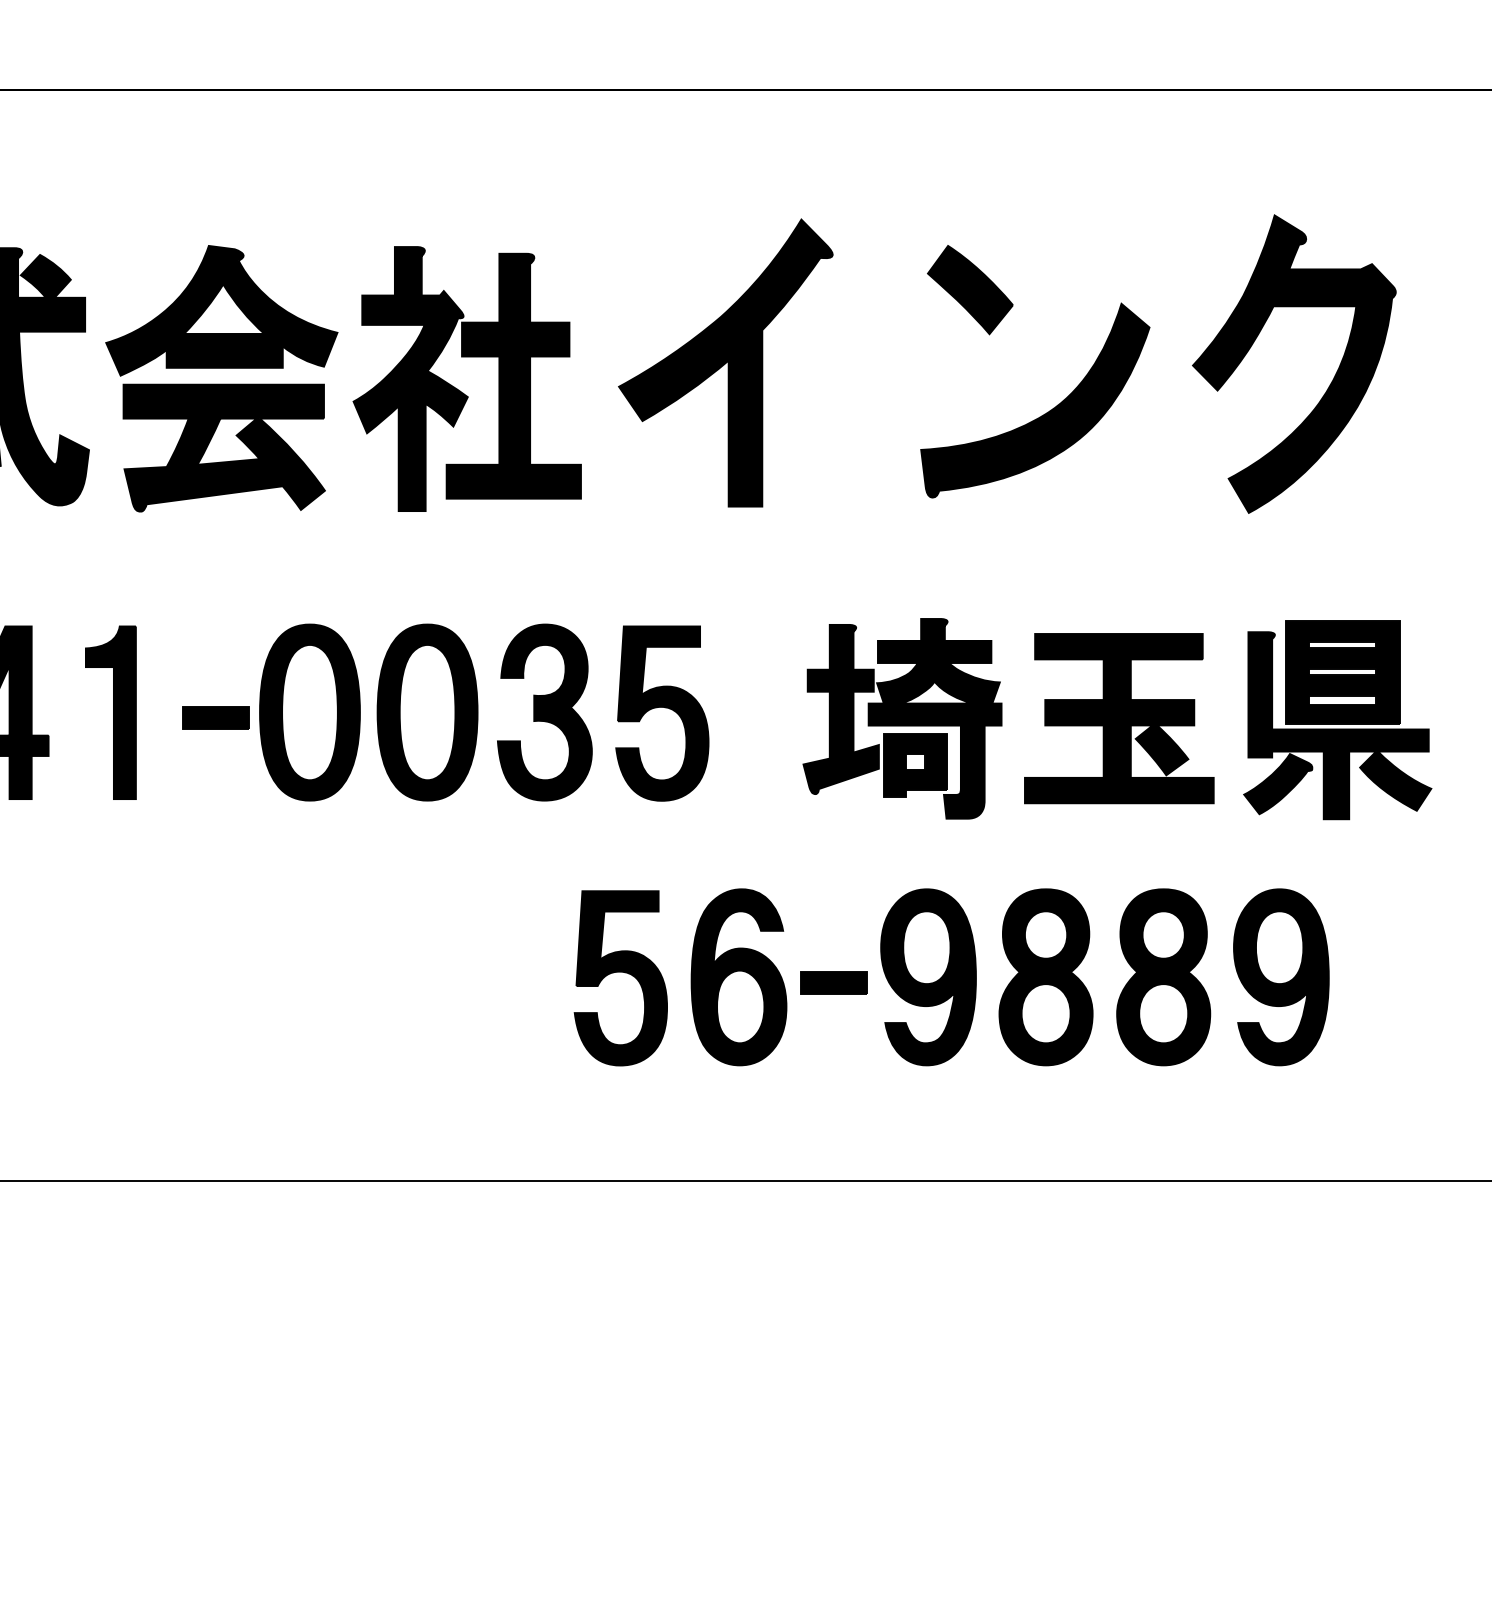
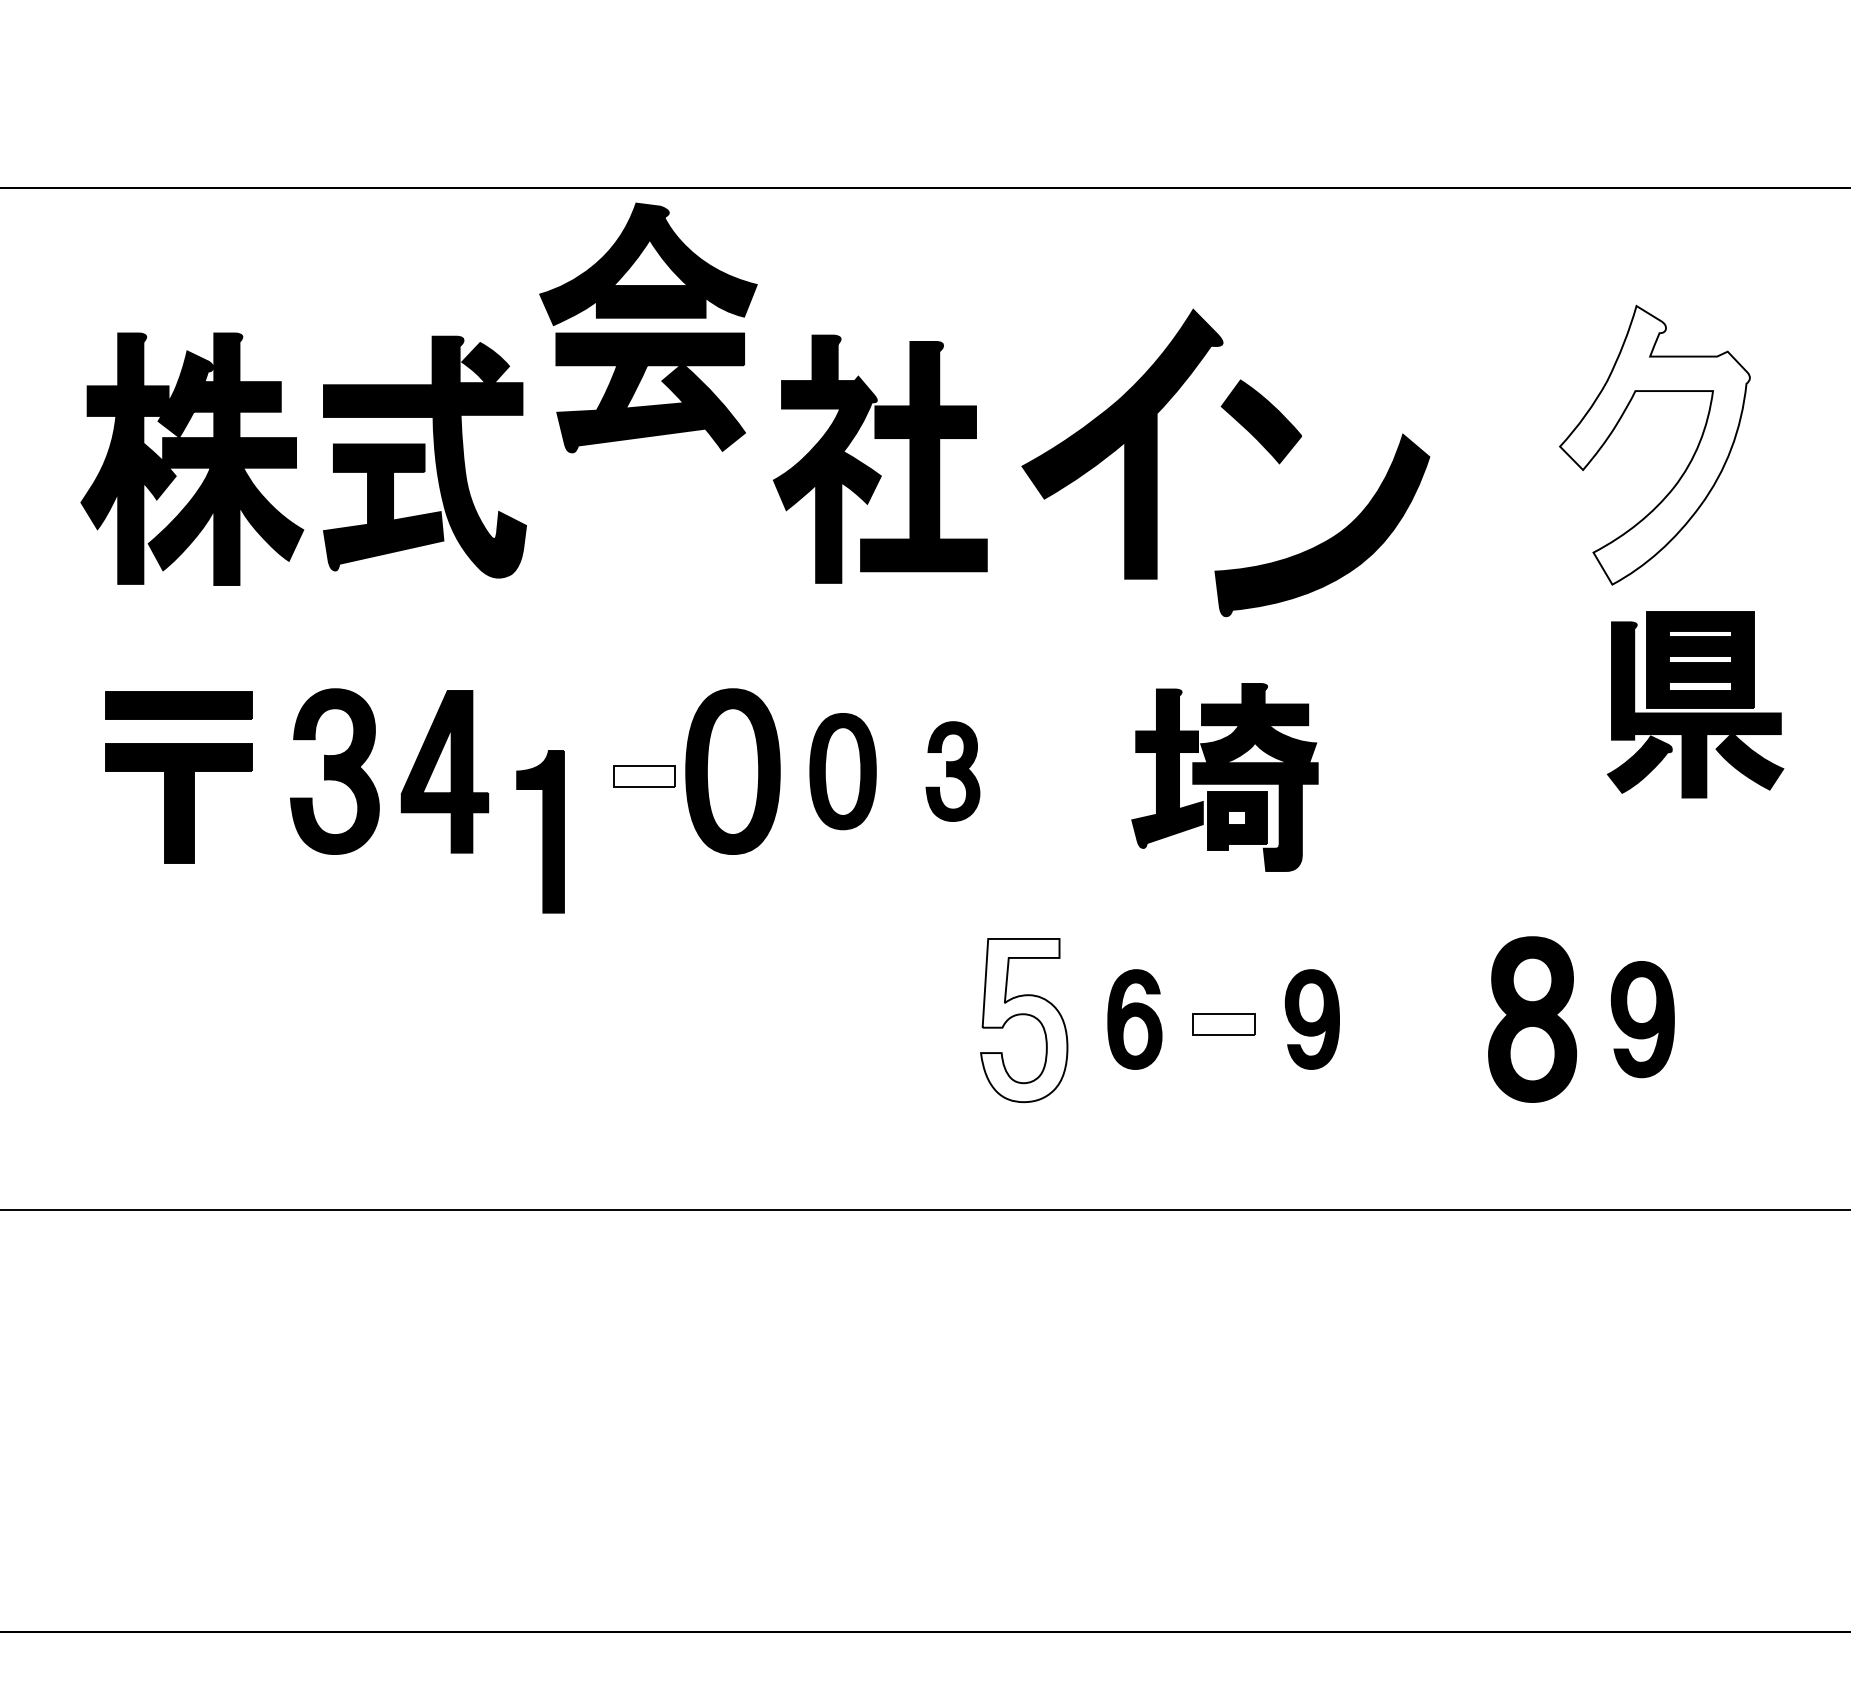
fill: (1293, 364) -> (1654, 445), removed
part: (221, 378) -> (648, 327), moved
part: (1063, 399) -> (1348, 524), moved
part: (110, 712) -> (540, 831), moved
part: (426, 712) -> (842, 771), size x0.7
part: (544, 712) -> (952, 771), size x0.6
part: (662, 713) -> (1063, 772), removed
fill: (215, 717) -> (644, 776), removed
part: (902, 718) -> (1224, 777), moved
part: (1118, 718) -> (1490, 777), removed
part: (1337, 719) -> (1695, 704), moved
part: (738, 977) -> (1134, 1019), size x0.6
part: (928, 977) -> (1312, 1019), size x0.6
part: (1046, 977) -> (1422, 1019), removed
part: (1281, 977) -> (1642, 1019), size x0.7
fill: (621, 978) -> (1024, 1020), removed
fill: (833, 982) -> (1223, 1024), removed

